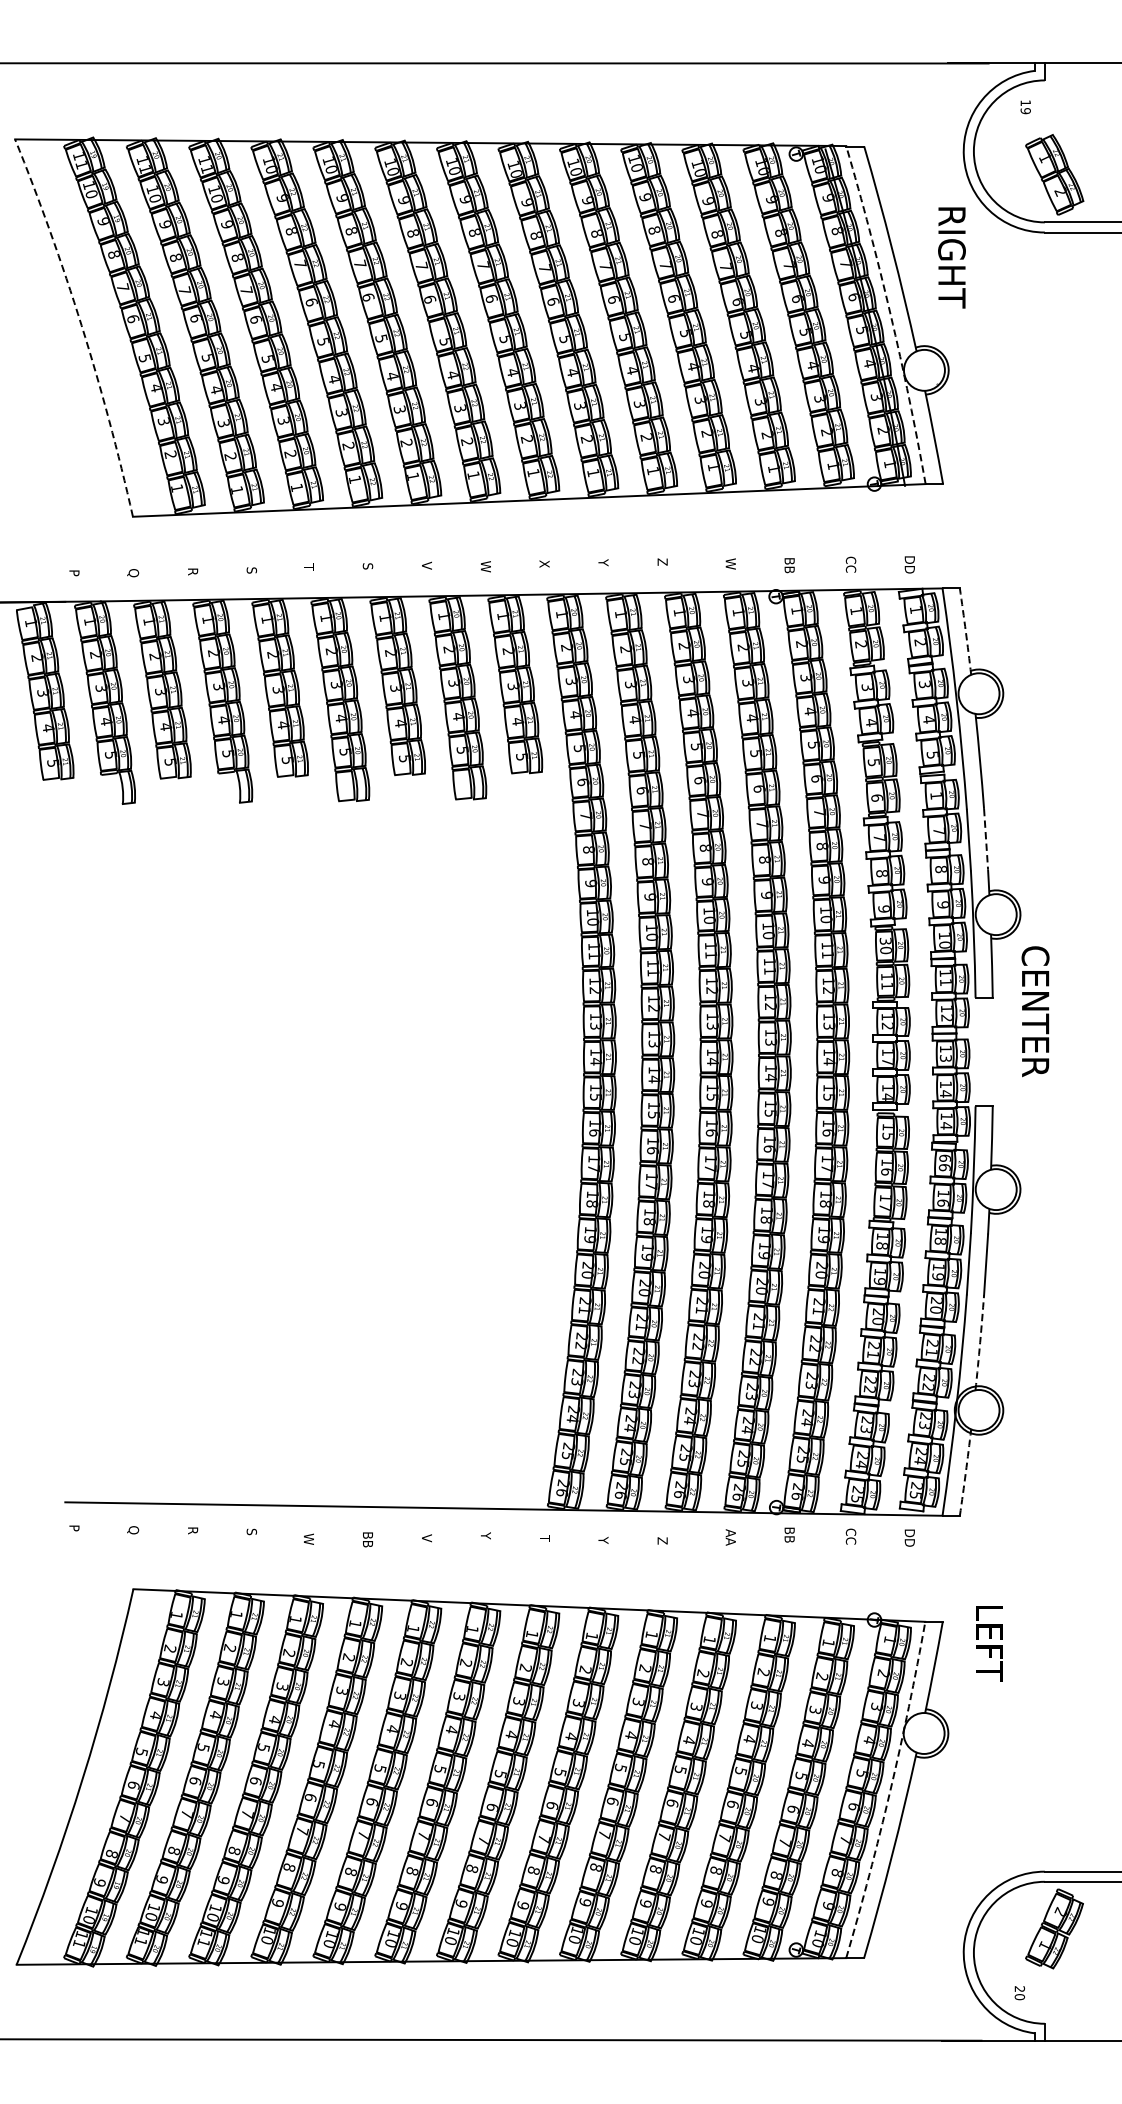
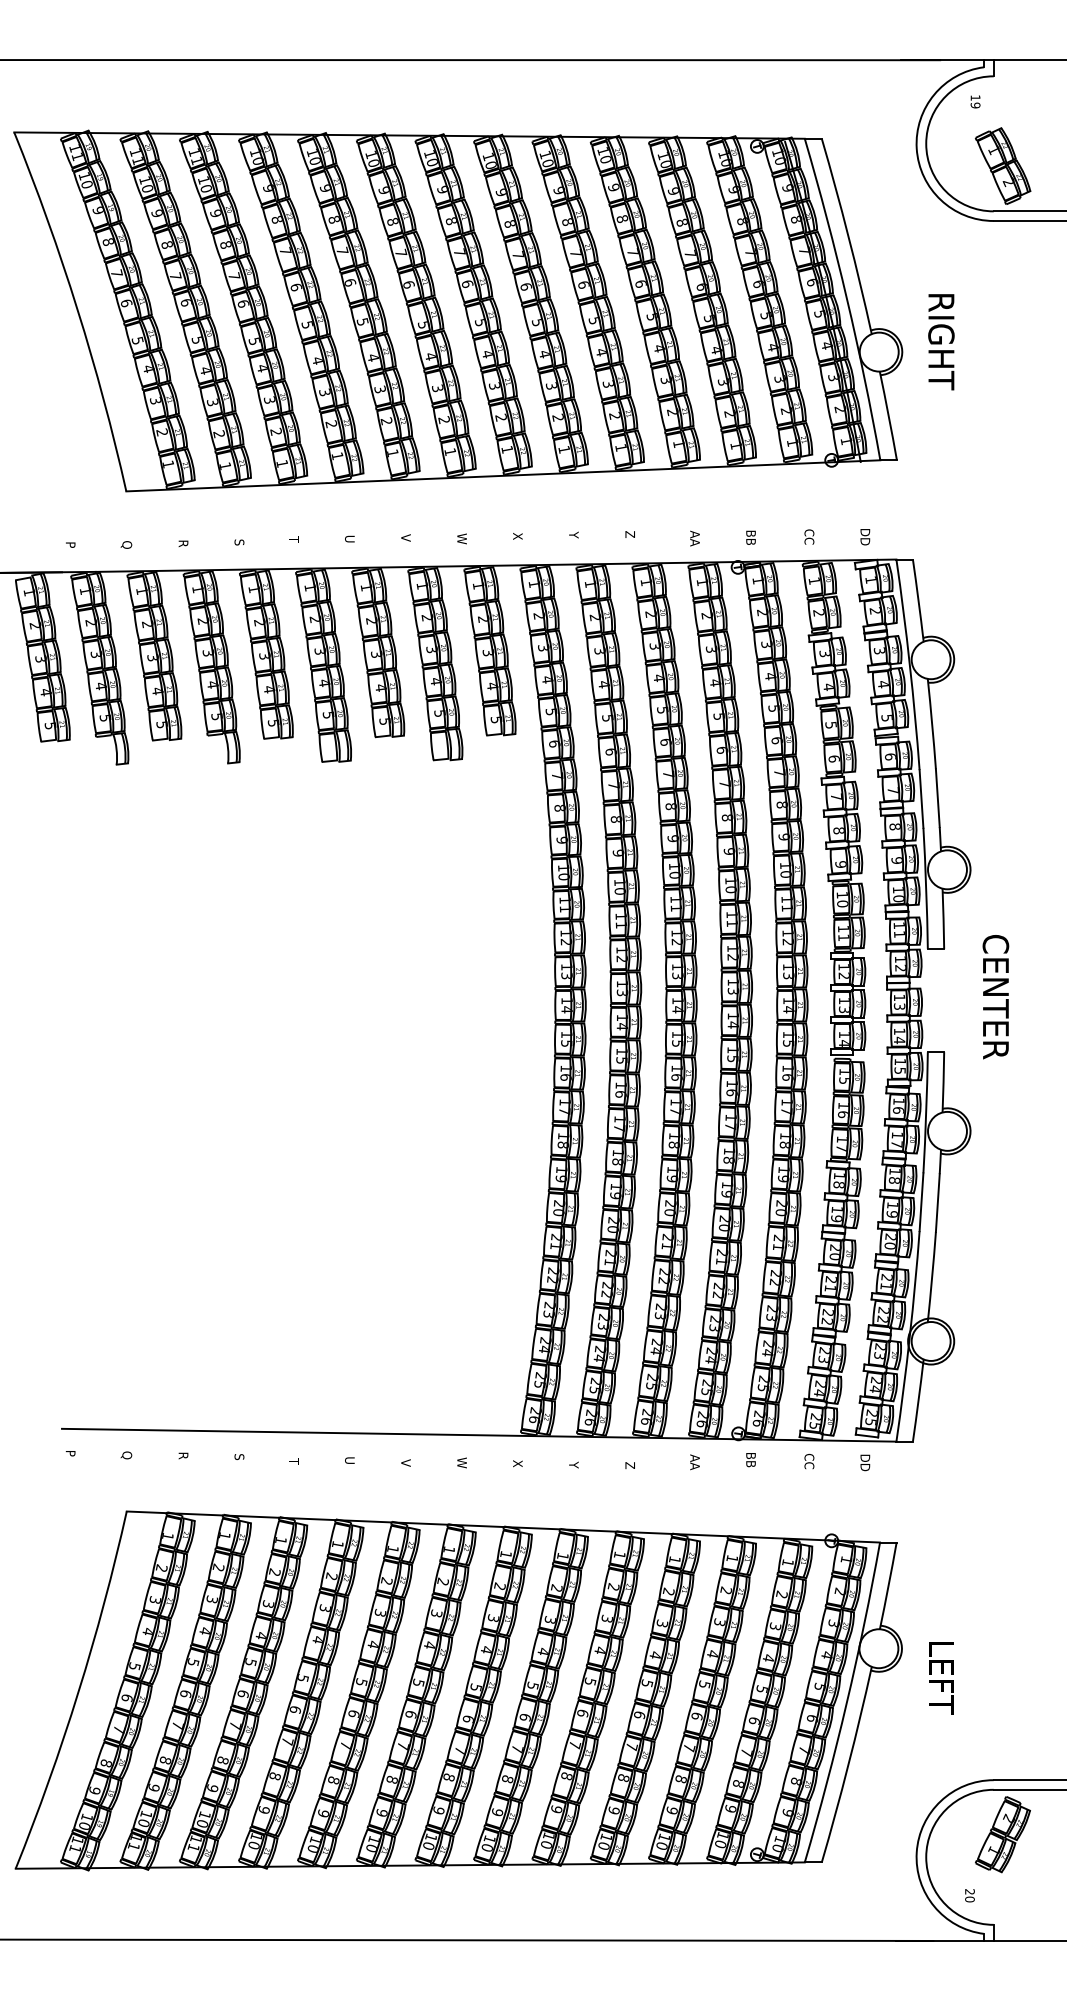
text: (952, 258) -> (941, 342), moved
arc: (890, 313) -> (846, 298), dashed -> solid
arc: (81, 325) -> (77, 309), dashed -> solid
text: (367, 566) -> (349, 538), S -> U
text: (730, 566) -> (694, 538), W -> AA
arc: (965, 631) -> (918, 600), dashed -> solid
text: (935, 795) -> (889, 756), 1 -> 6
line: (985, 839) -> (937, 798), dashed -> solid
text: (884, 941) -> (841, 895), 30 -> 10
text: (1035, 1012) -> (995, 997), moved
text: (886, 1061) -> (843, 1009), 17 -> 13
text: (945, 1125) -> (899, 1070), 14 -> 15
text: (944, 1158) -> (898, 1101), 66 -> 16
text: (942, 1202) -> (896, 1143), 16 -> 17
arc: (980, 1343) -> (932, 1277), dashed -> solid
arc: (965, 1472) -> (918, 1400), dashed -> solid
text: (485, 1537) -> (461, 1462), Y -> W
text: (308, 1538) -> (293, 1463), W -> T
text: (544, 1538) -> (517, 1463), T -> X
text: (367, 1539) -> (349, 1464), BB -> U
text: (989, 1643) -> (941, 1678), moved
arc: (890, 1791) -> (846, 1703), dashed -> solid

